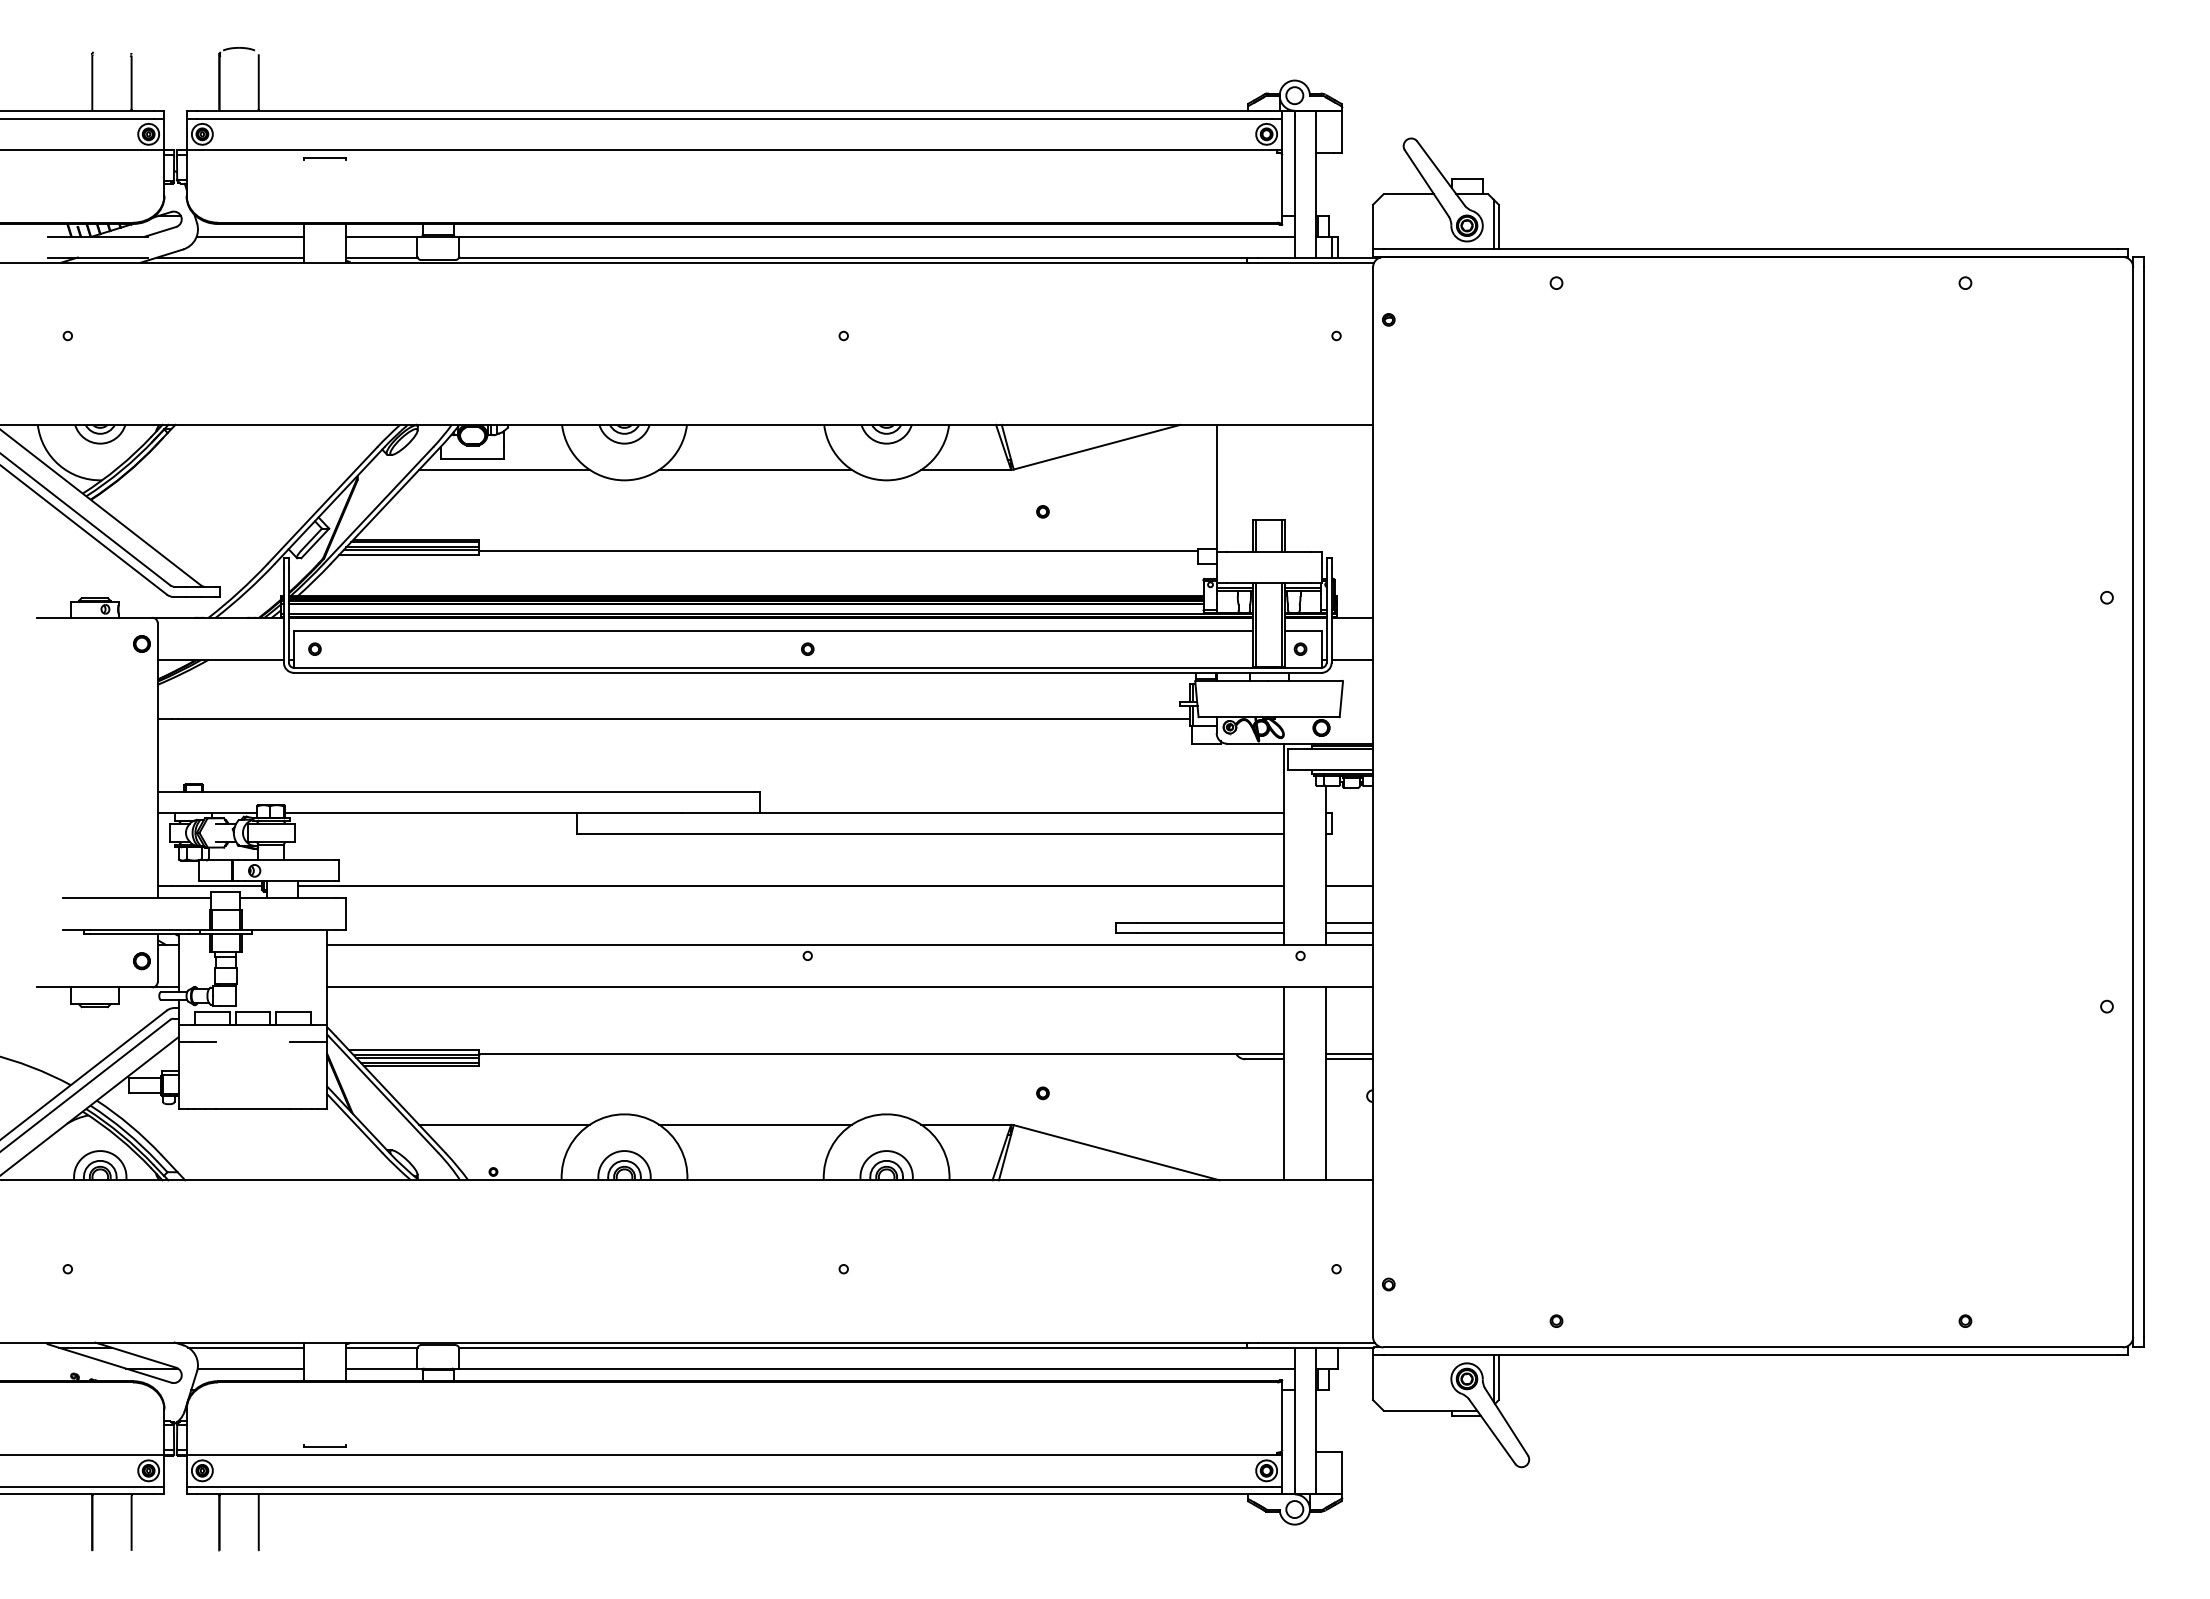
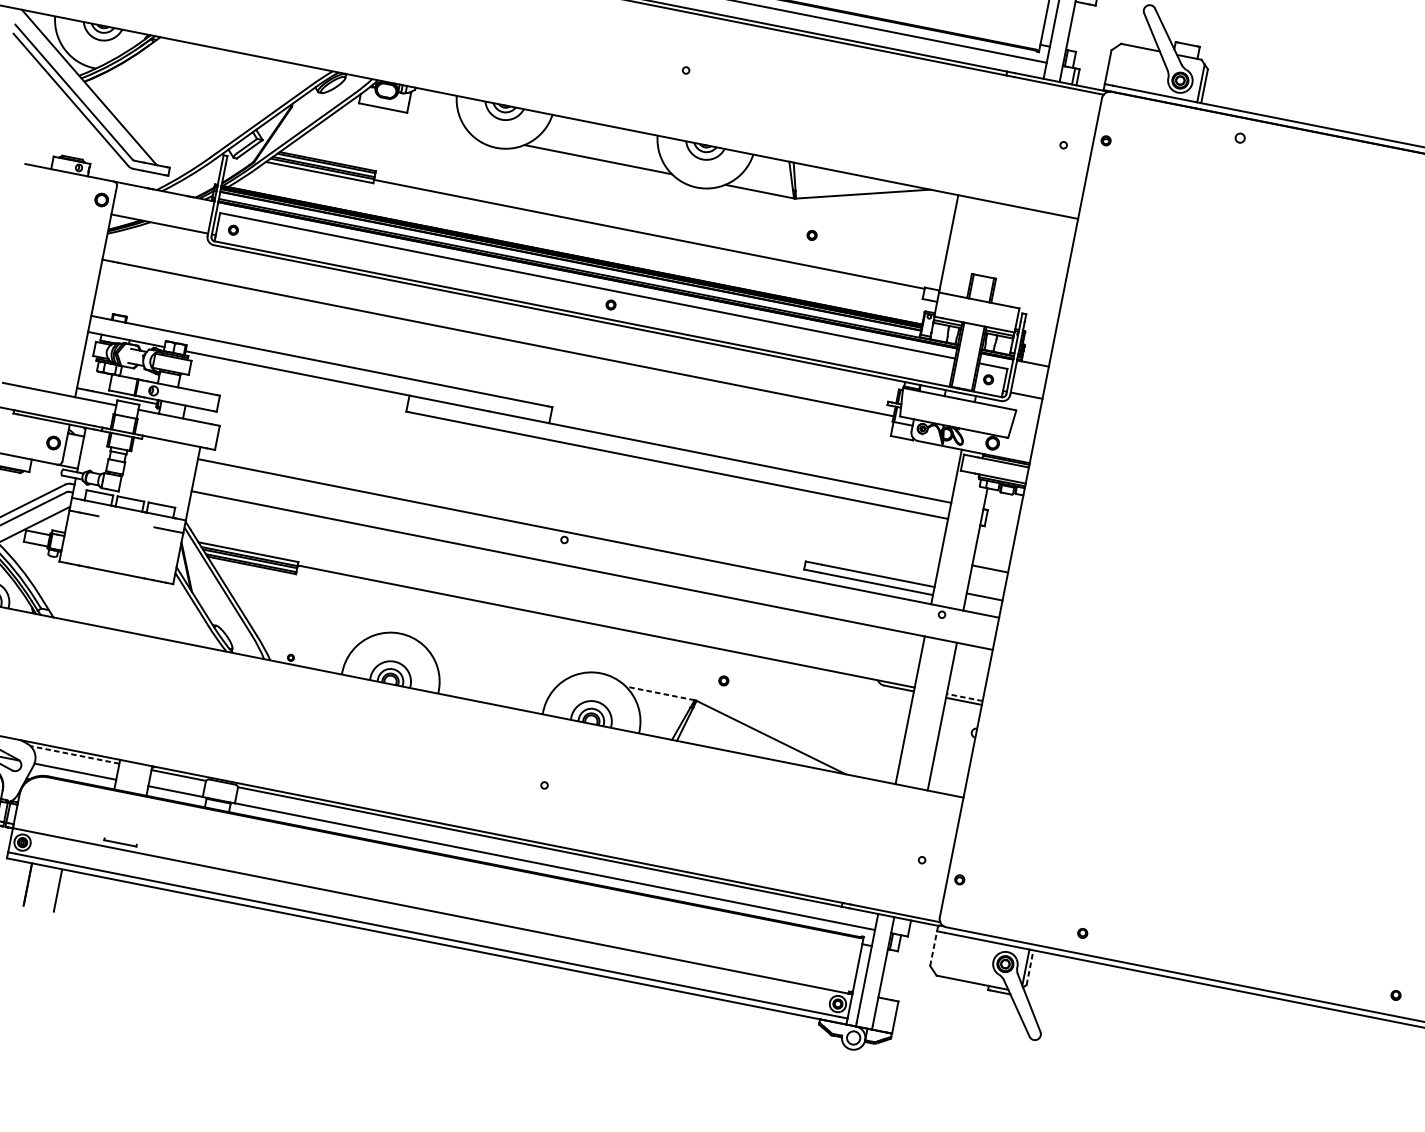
line: (504, 469) -> (405, 121), removed
line: (791, 886) -> (562, 484), removed
line: (1349, 933) -> (982, 604), removed
line: (1349, 1054) -> (964, 697), solid -> dashed
line: (504, 1124) -> (306, 623), removed
line: (755, 1124) -> (498, 661), removed
line: (966, 1124) -> (660, 693), solid -> dashed
line: (246, 1347) -> (75, 754), solid -> dashed
line: (1373, 1377) -> (933, 948), solid -> dashed
line: (1498, 1377) -> (1029, 967), solid -> dashed

